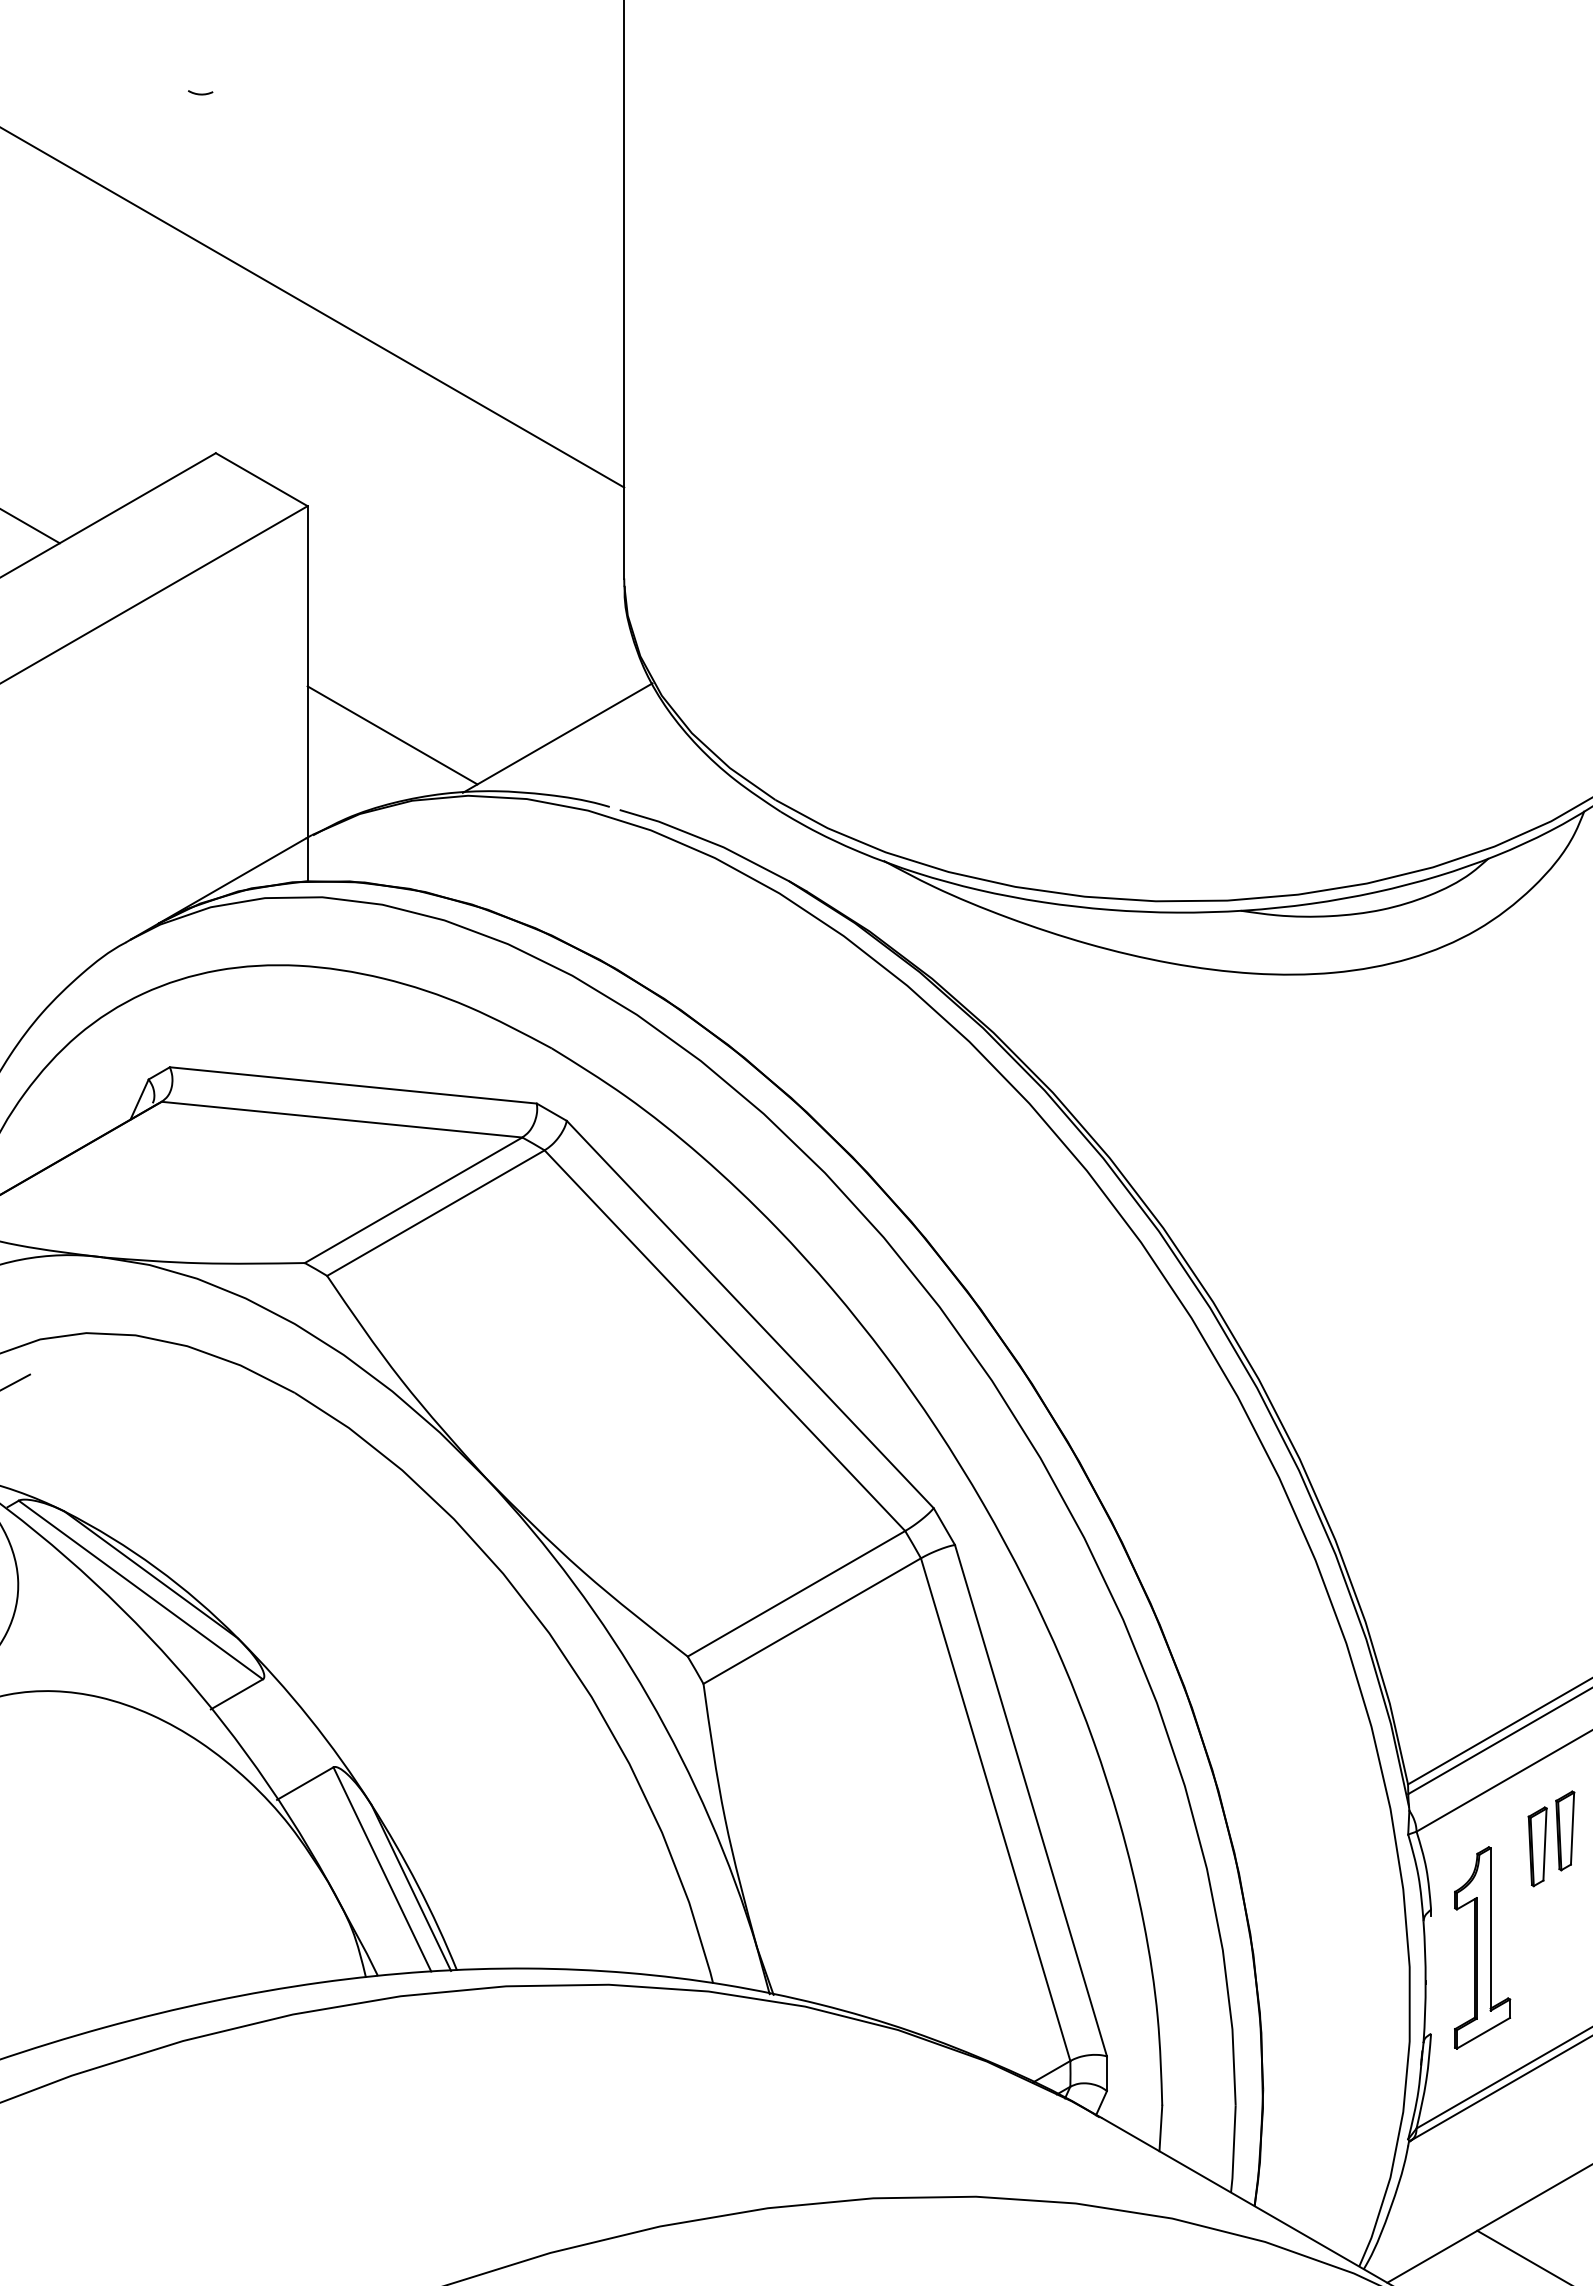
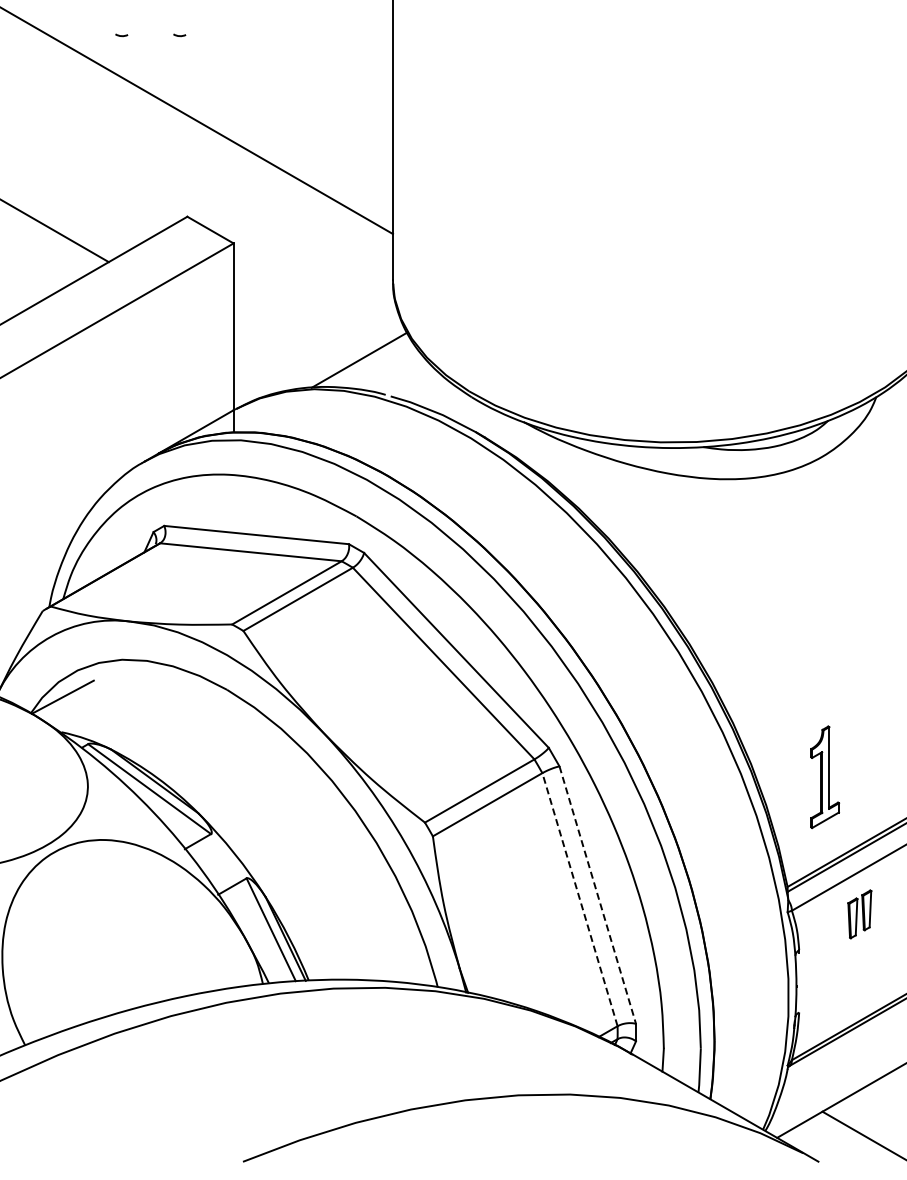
arc: (84, 93) -> (121, 35), added
line: (392, 734) -> (276, 358), removed
line: (1030, 1801) -> (597, 895), solid -> dashed
line: (996, 1809) -> (580, 899), solid -> dashed
part: (1483, 1948) -> (825, 777), moved

